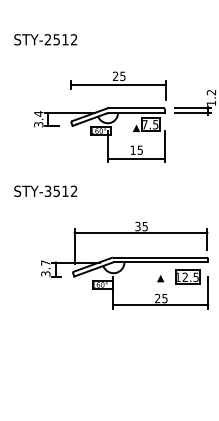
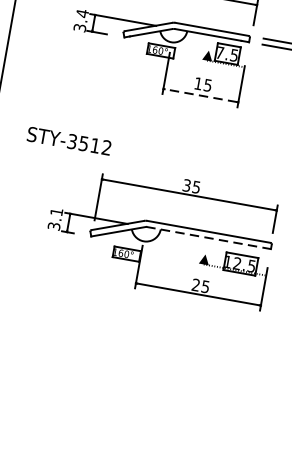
line: (136, 158) -> (200, 95), solid -> dashed
text: (45, 190) -> (69, 140), moved
text: (45, 262) -> (56, 211), 3.7 -> 3.1
line: (161, 262) -> (209, 238), solid -> dashed

